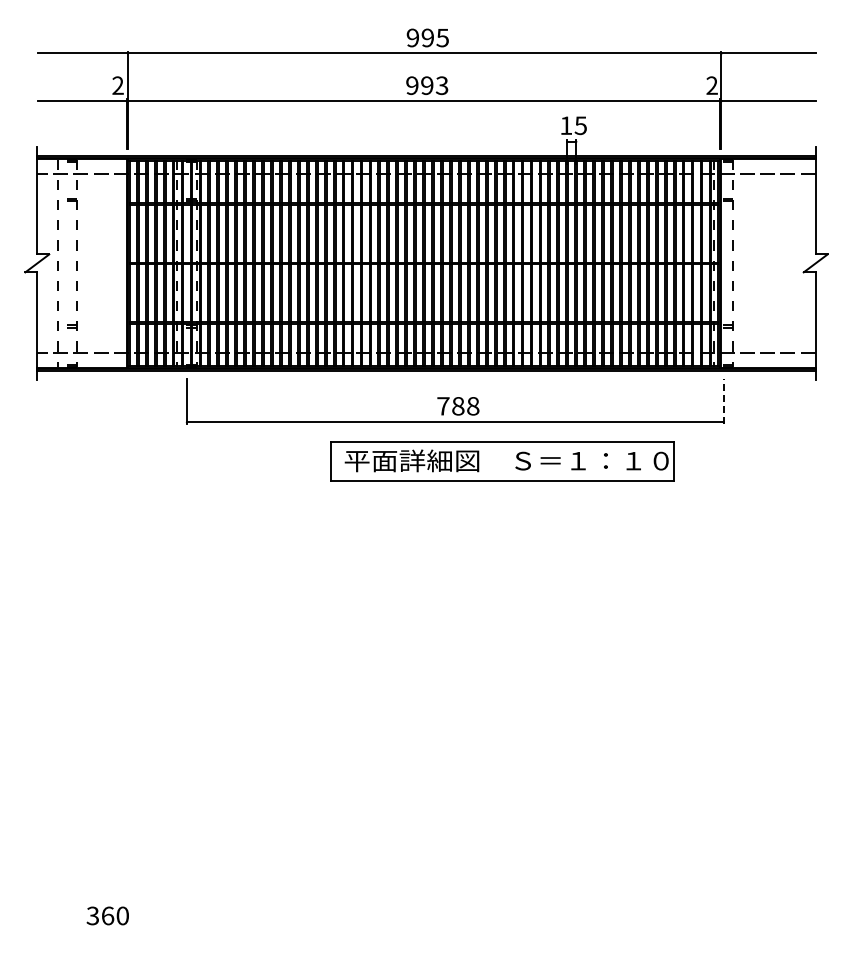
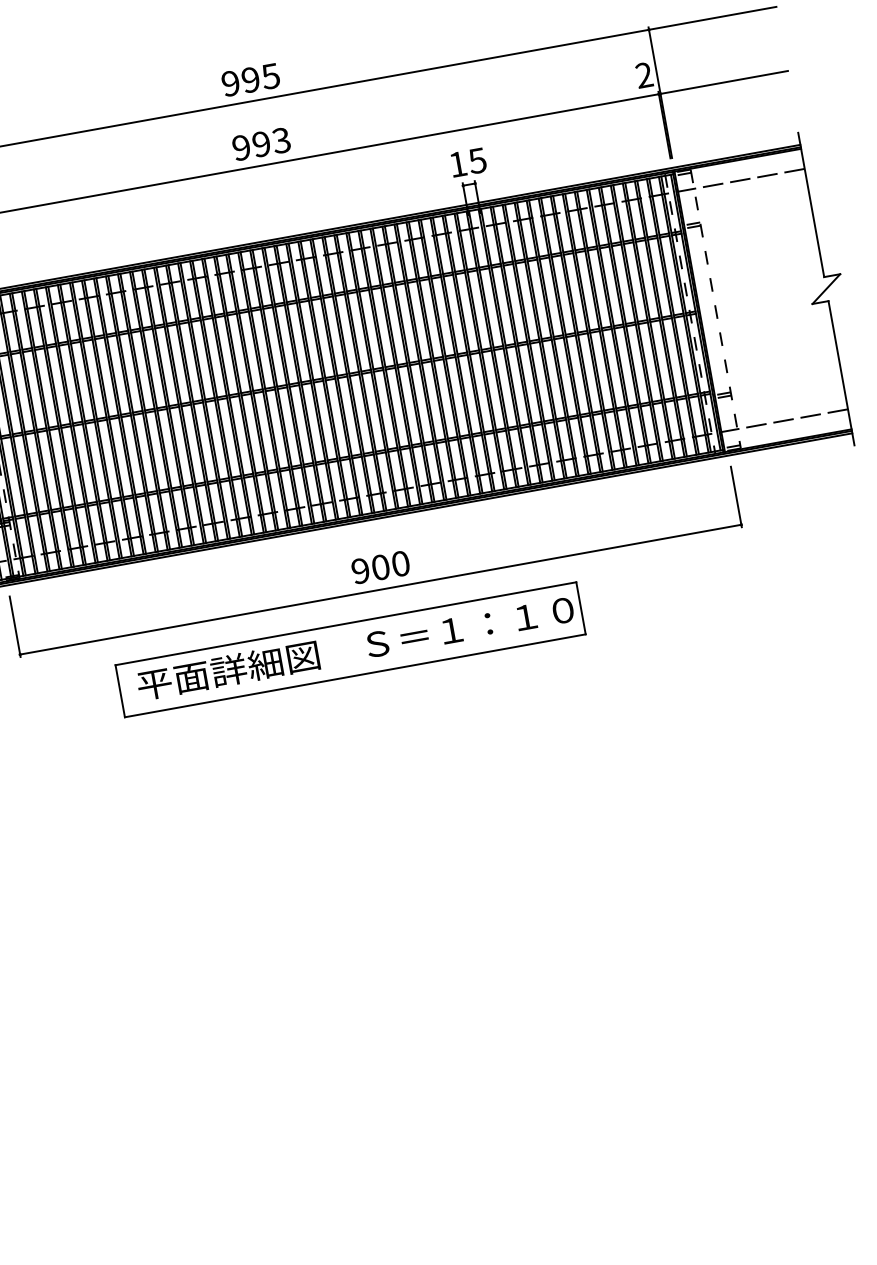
line: (723, 401) -> (735, 496), dashed -> solid
text: (458, 406) -> (381, 567), 788 -> 900
part: (502, 461) -> (350, 649), moved

